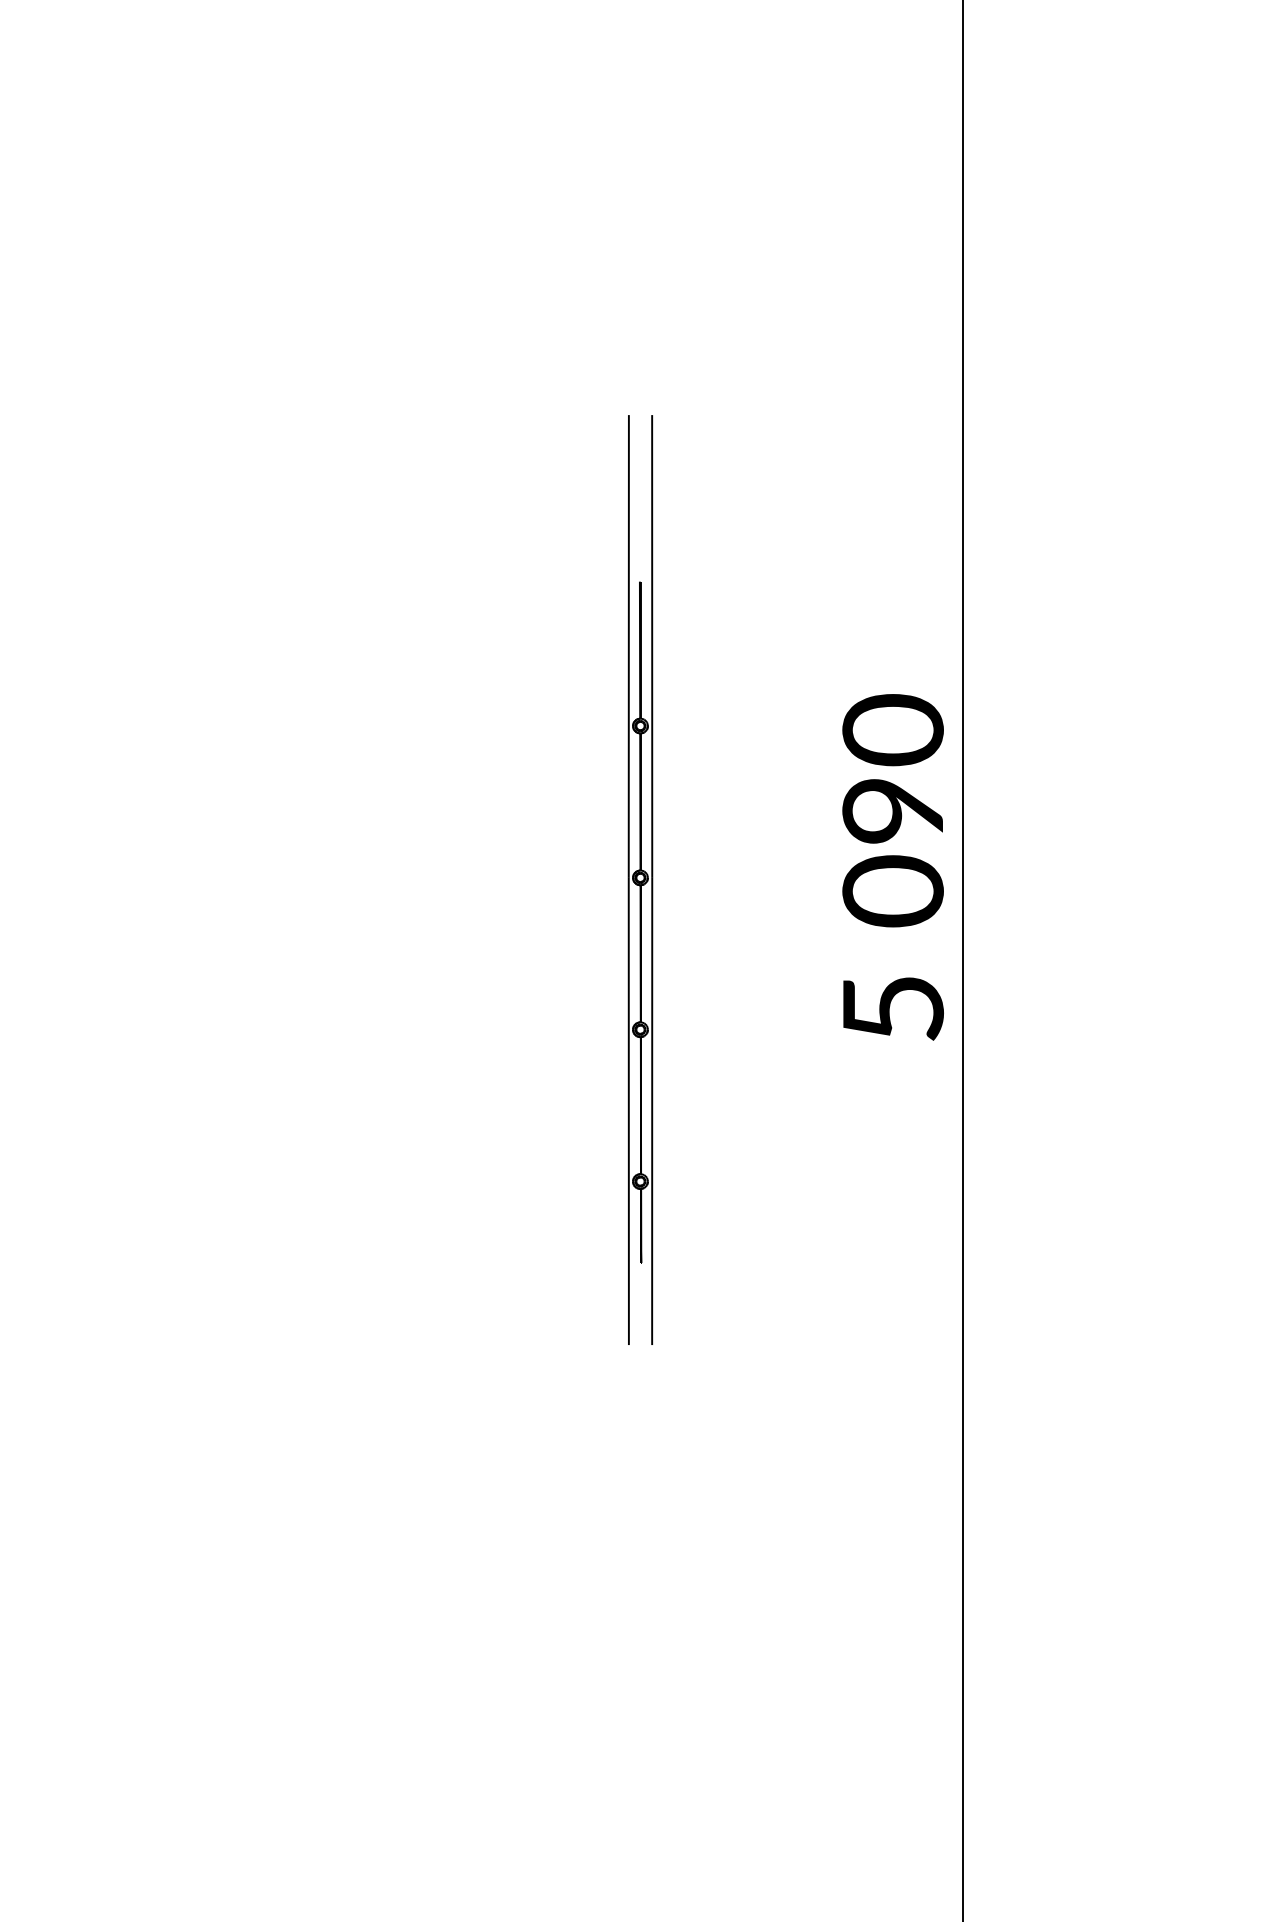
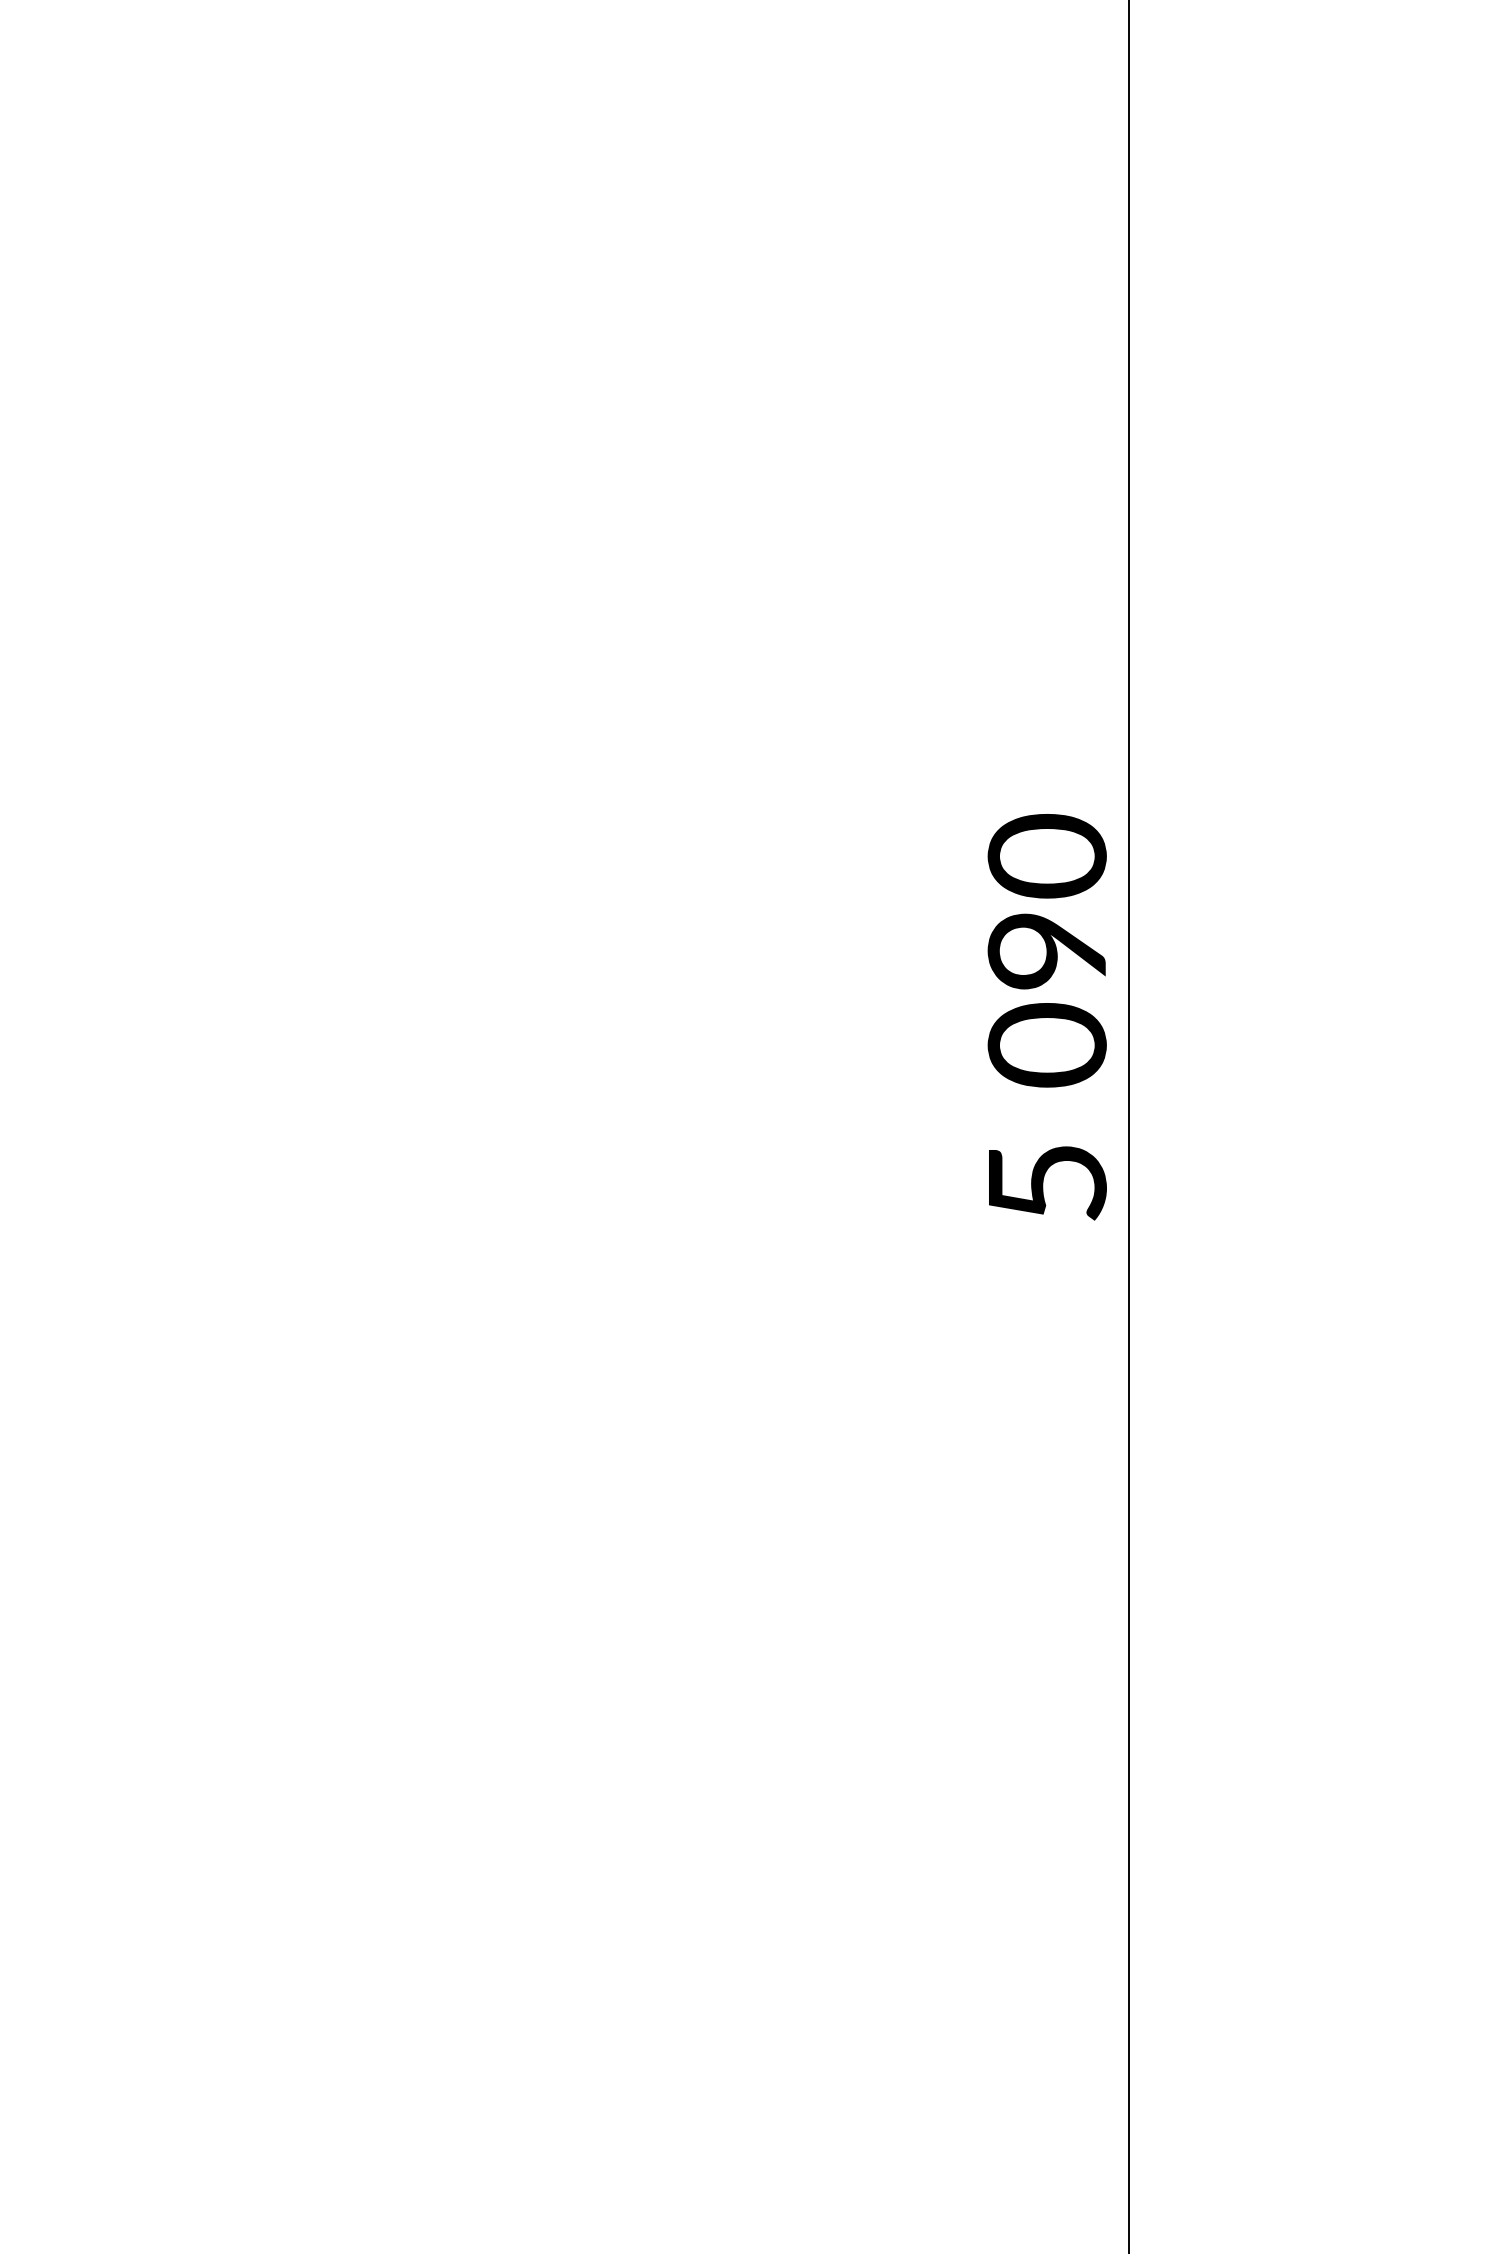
part: (640, 879) -> (750, 1031), removed

